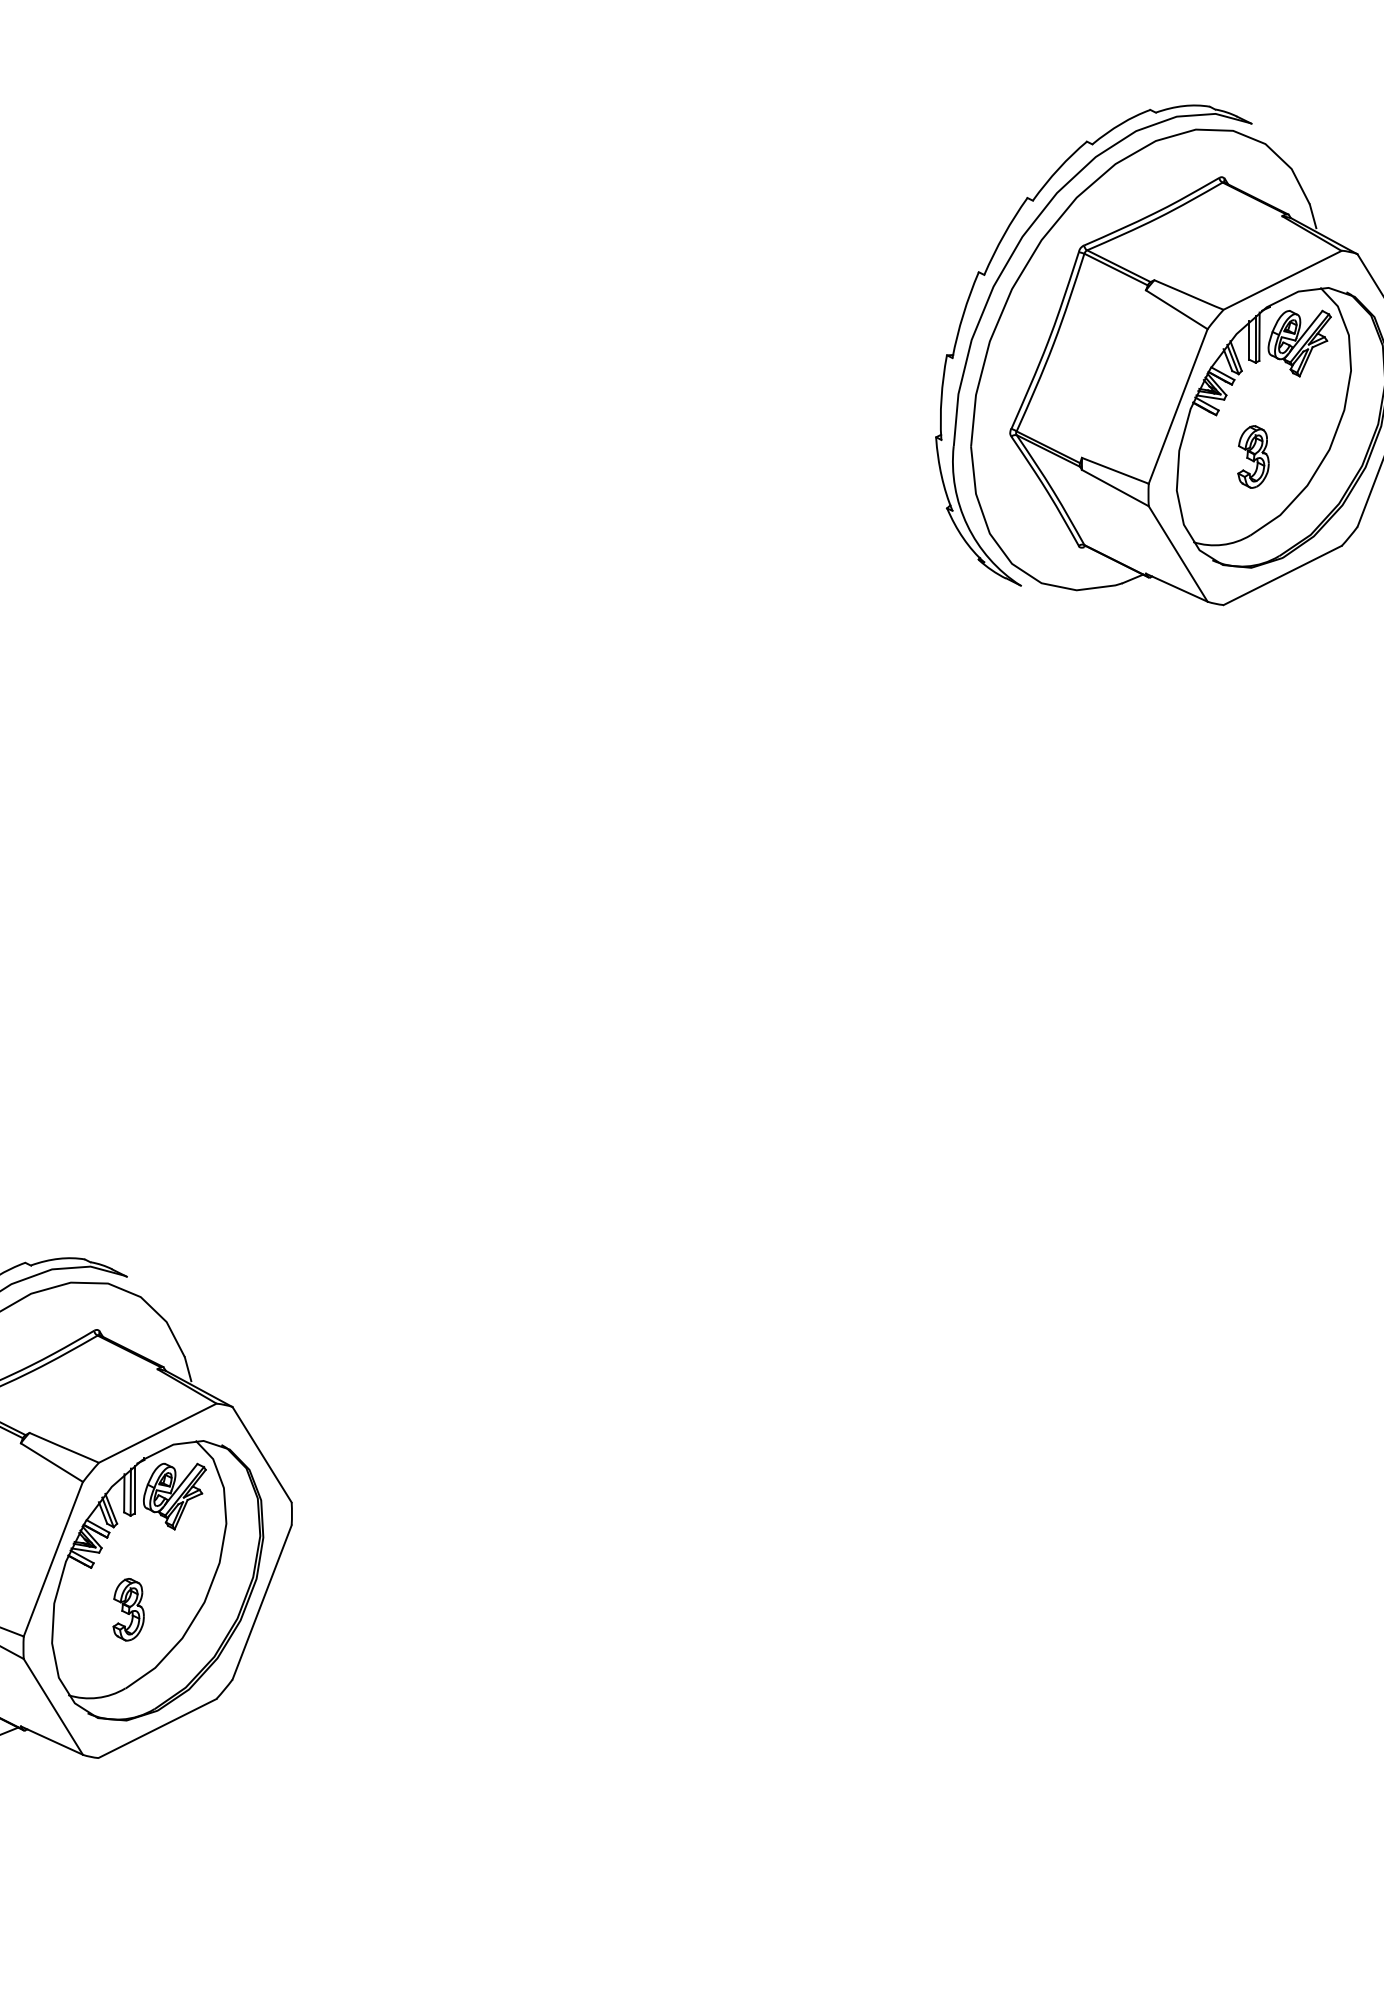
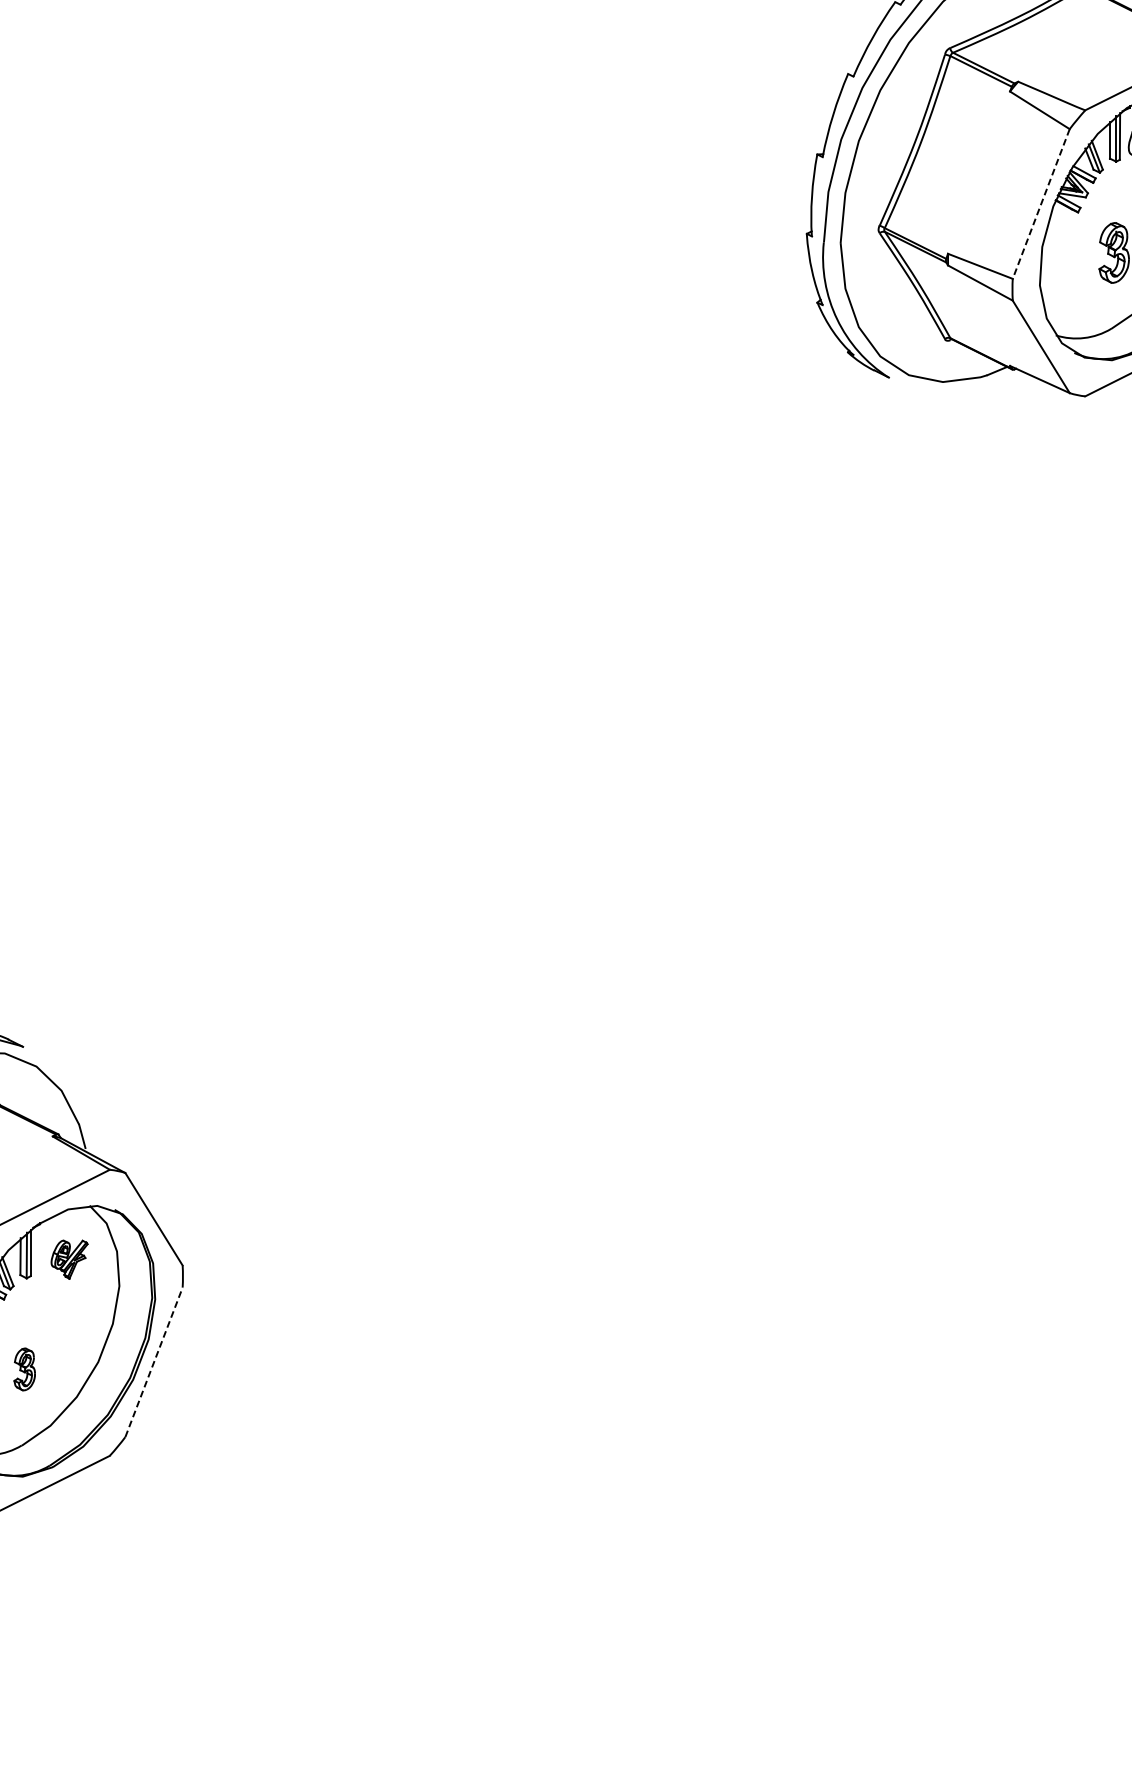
line: (1178, 406) -> (1041, 204), solid -> dashed
part: (174, 1496) -> (69, 1259), size x0.6
line: (262, 1602) -> (154, 1362), solid -> dashed
part: (128, 1609) -> (24, 1369), size x0.7

